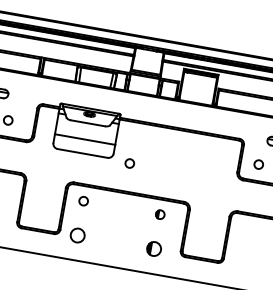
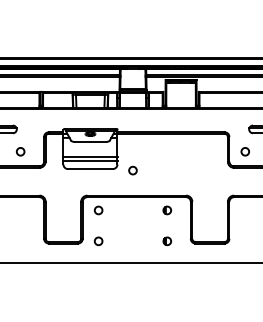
line: (84, 143) -> (90, 160), added
circle: (77, 235) -> (98, 241), size x0.62
part: (154, 249) -> (167, 241), size x0.62

